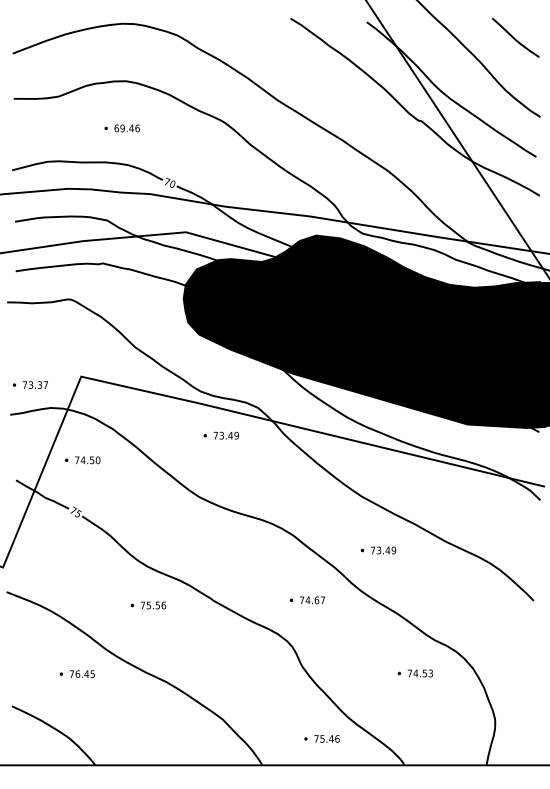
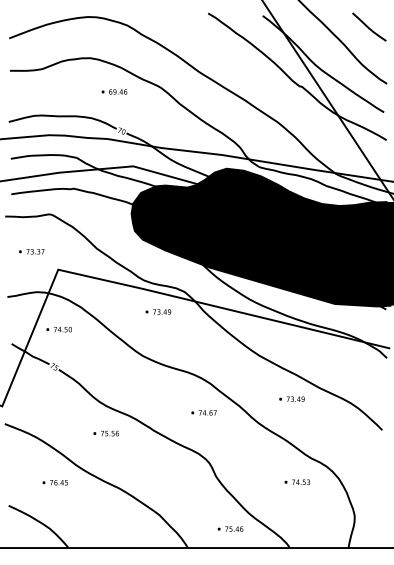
part: (122, 127) -> (114, 91), moved
part: (29, 384) -> (31, 251), moved
part: (377, 549) -> (291, 398), moved
part: (306, 599) -> (203, 412), moved

